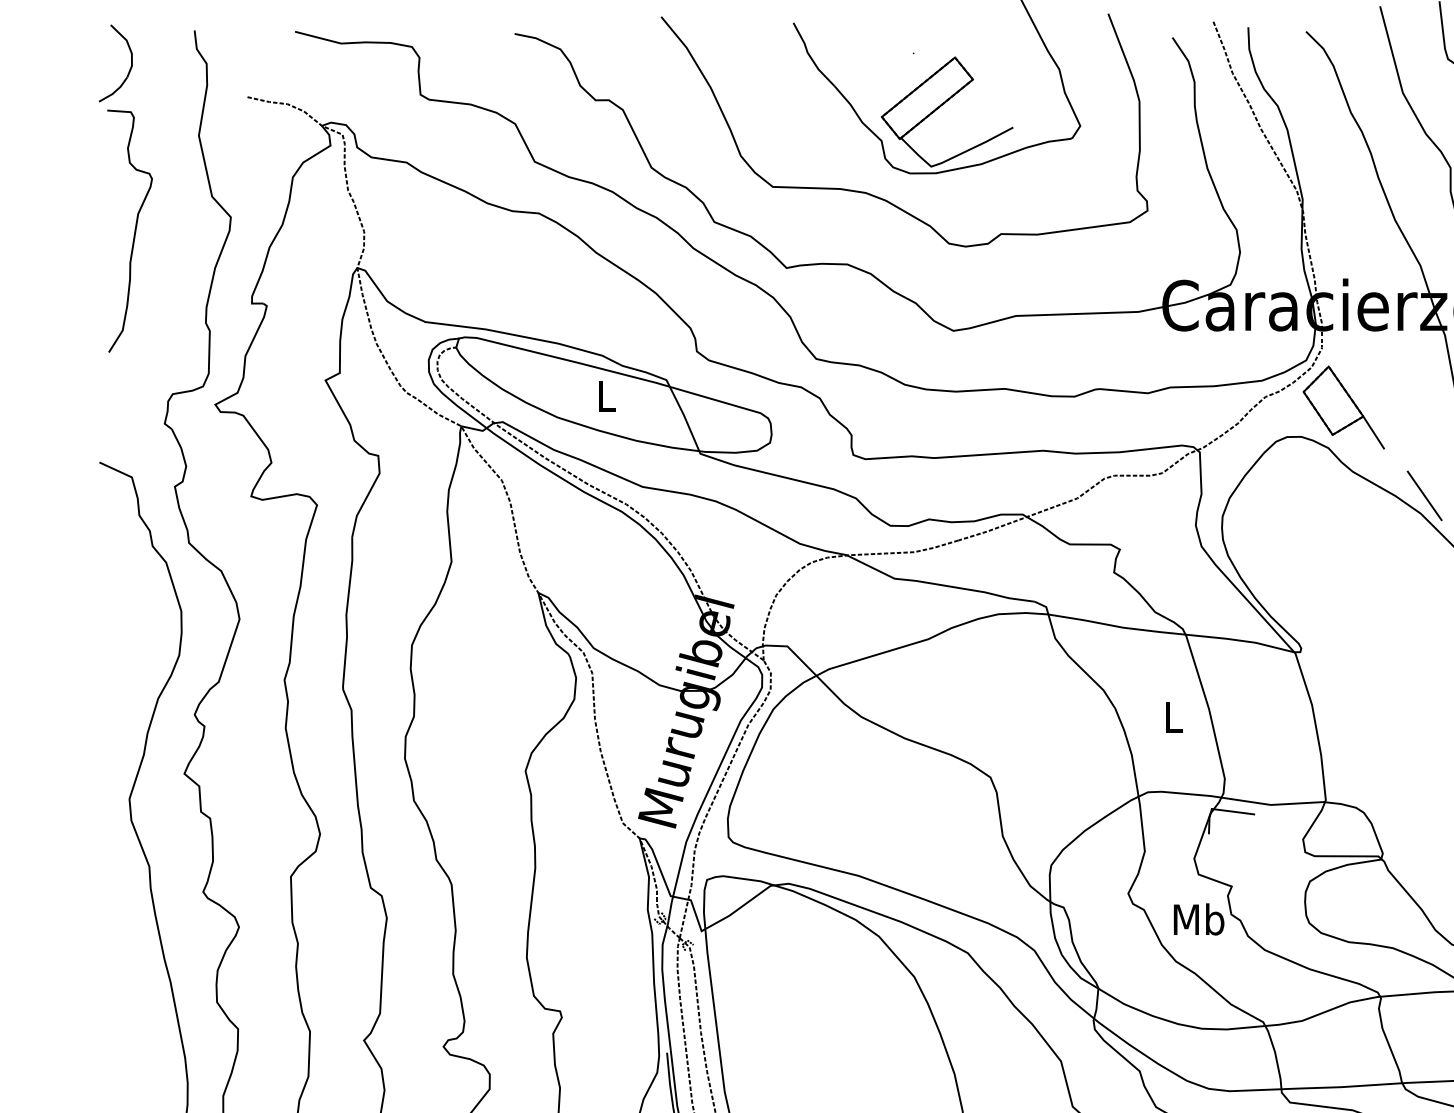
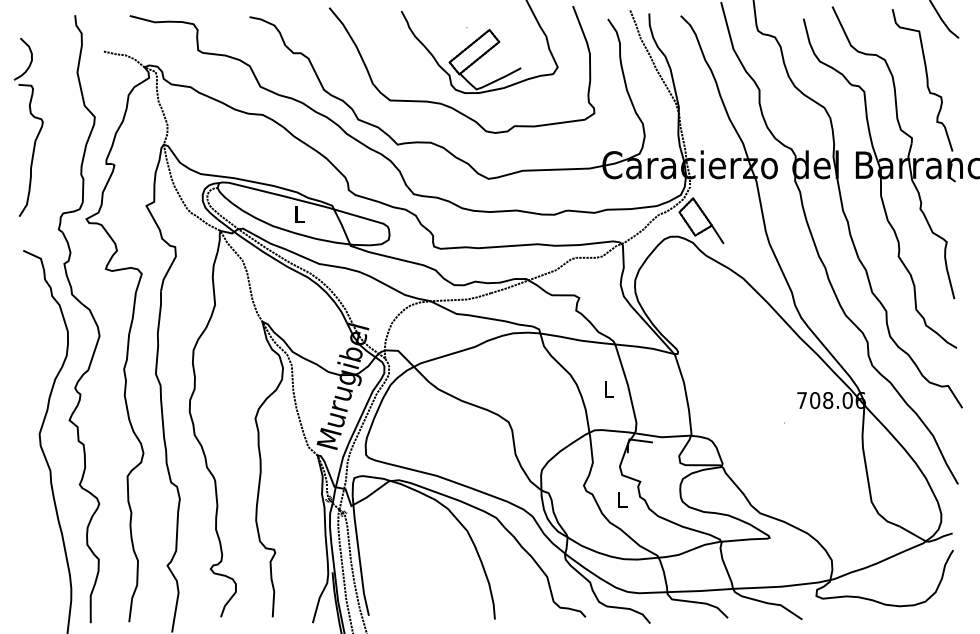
part: (136, 172) -> (34, 118), moved
line: (1424, 495) -> (745, 268), removed
text: (1199, 919) -> (622, 499), Mb -> L

